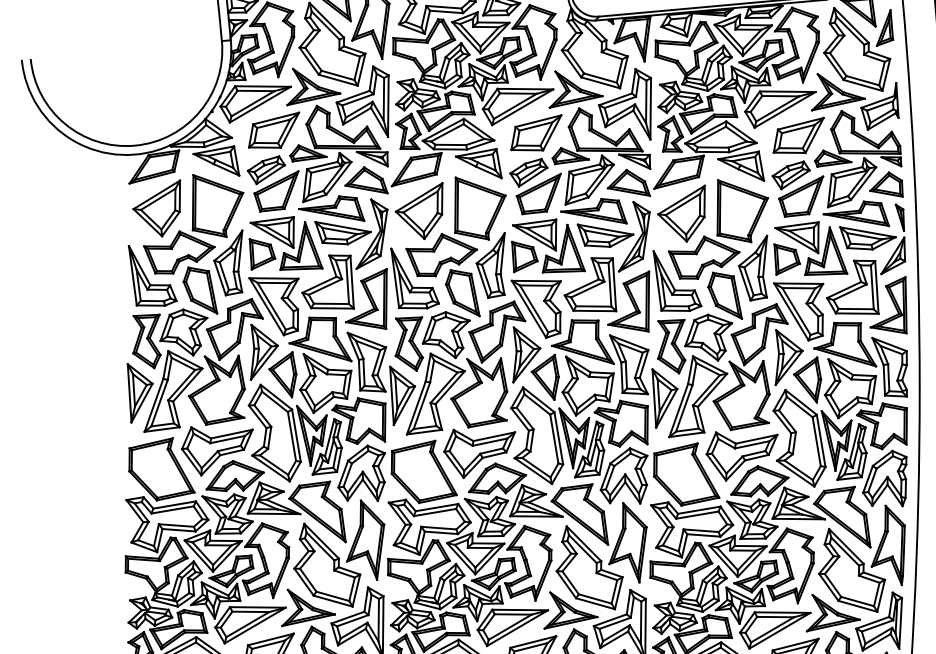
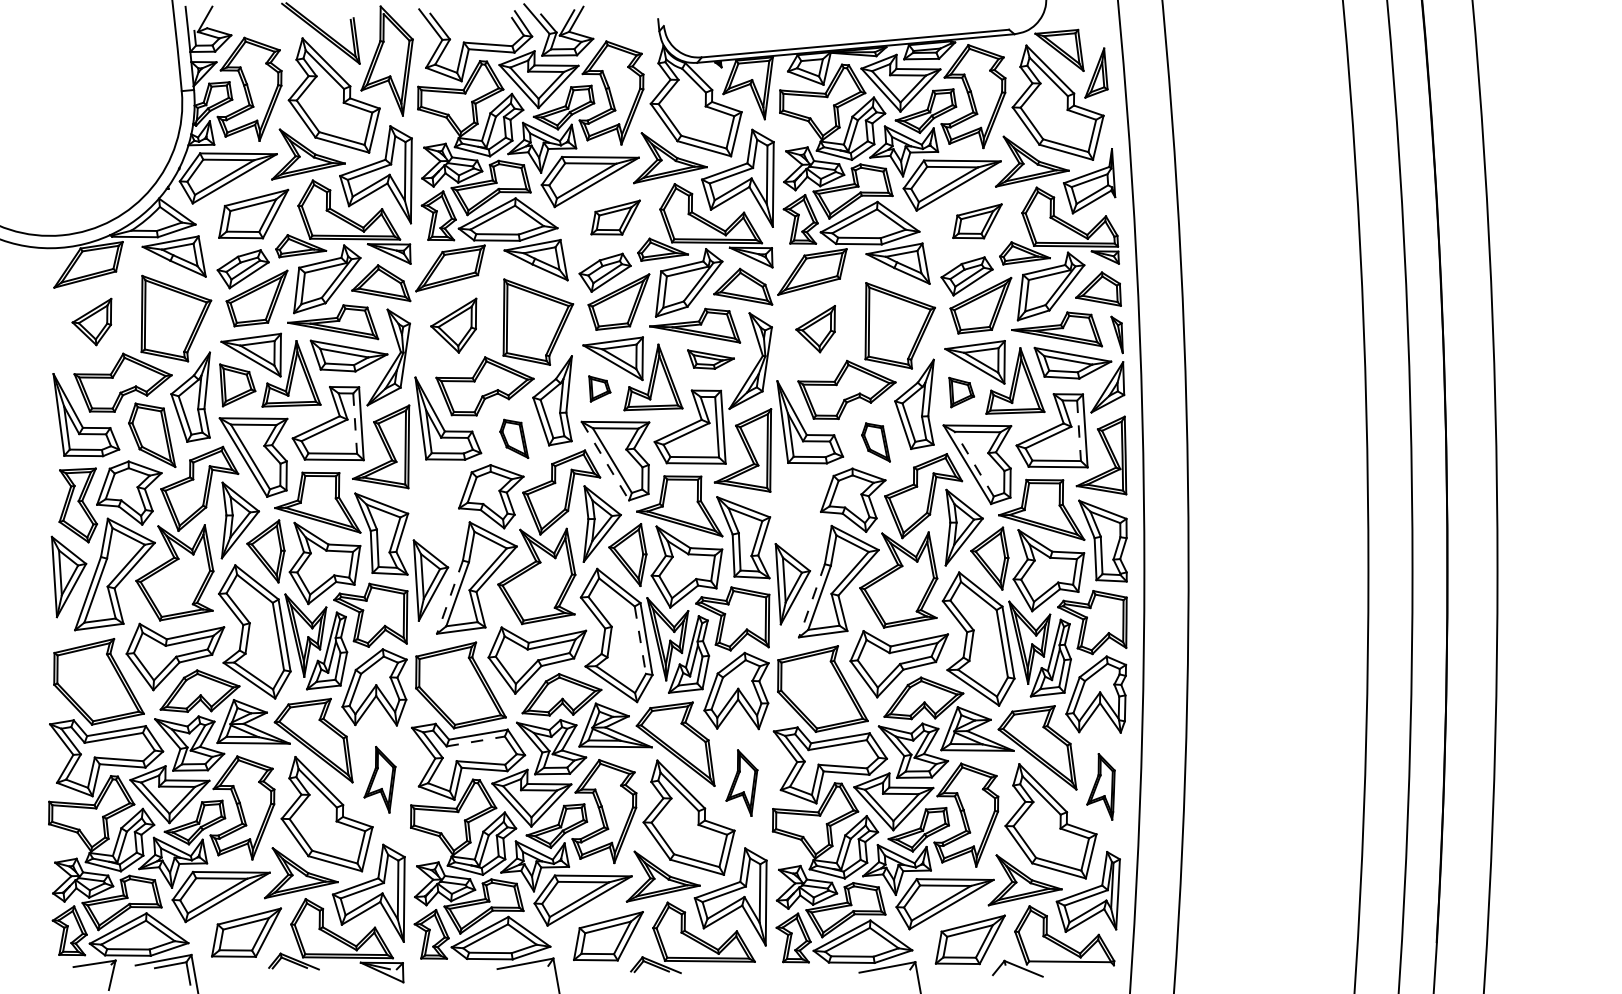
part: (536, 132) -> (615, 217), size x0.7
part: (798, 135) -> (977, 221), size x0.7
part: (156, 208) -> (91, 321), size x0.6
part: (418, 210) -> (453, 325), size x0.7
part: (681, 213) -> (815, 328), size x0.6
part: (605, 235) -> (710, 359), size x0.6
part: (524, 256) -> (599, 388), size x0.6
part: (787, 259) -> (961, 392), size x0.7
line: (347, 282) -> (355, 424), solid -> dashed
line: (872, 287) -> (1079, 431), solid -> dashed
part: (463, 292) -> (514, 438), size x0.6
part: (724, 295) -> (875, 442), size x0.6
line: (529, 309) -> (605, 461), solid -> dashed
line: (796, 311) -> (974, 464), solid -> dashed
part: (408, 343) -> (439, 508), removed
part: (671, 346) -> (801, 512), removed
line: (416, 408) -> (450, 597), solid -> dashed
line: (678, 410) -> (811, 600), solid -> dashed
line: (554, 439) -> (640, 640), solid -> dashed
line: (434, 512) -> (475, 741), solid -> dashed
part: (365, 540) -> (379, 779), size x0.6
part: (627, 542) -> (741, 782), size x0.6
part: (887, 545) -> (1100, 786), size x0.6

